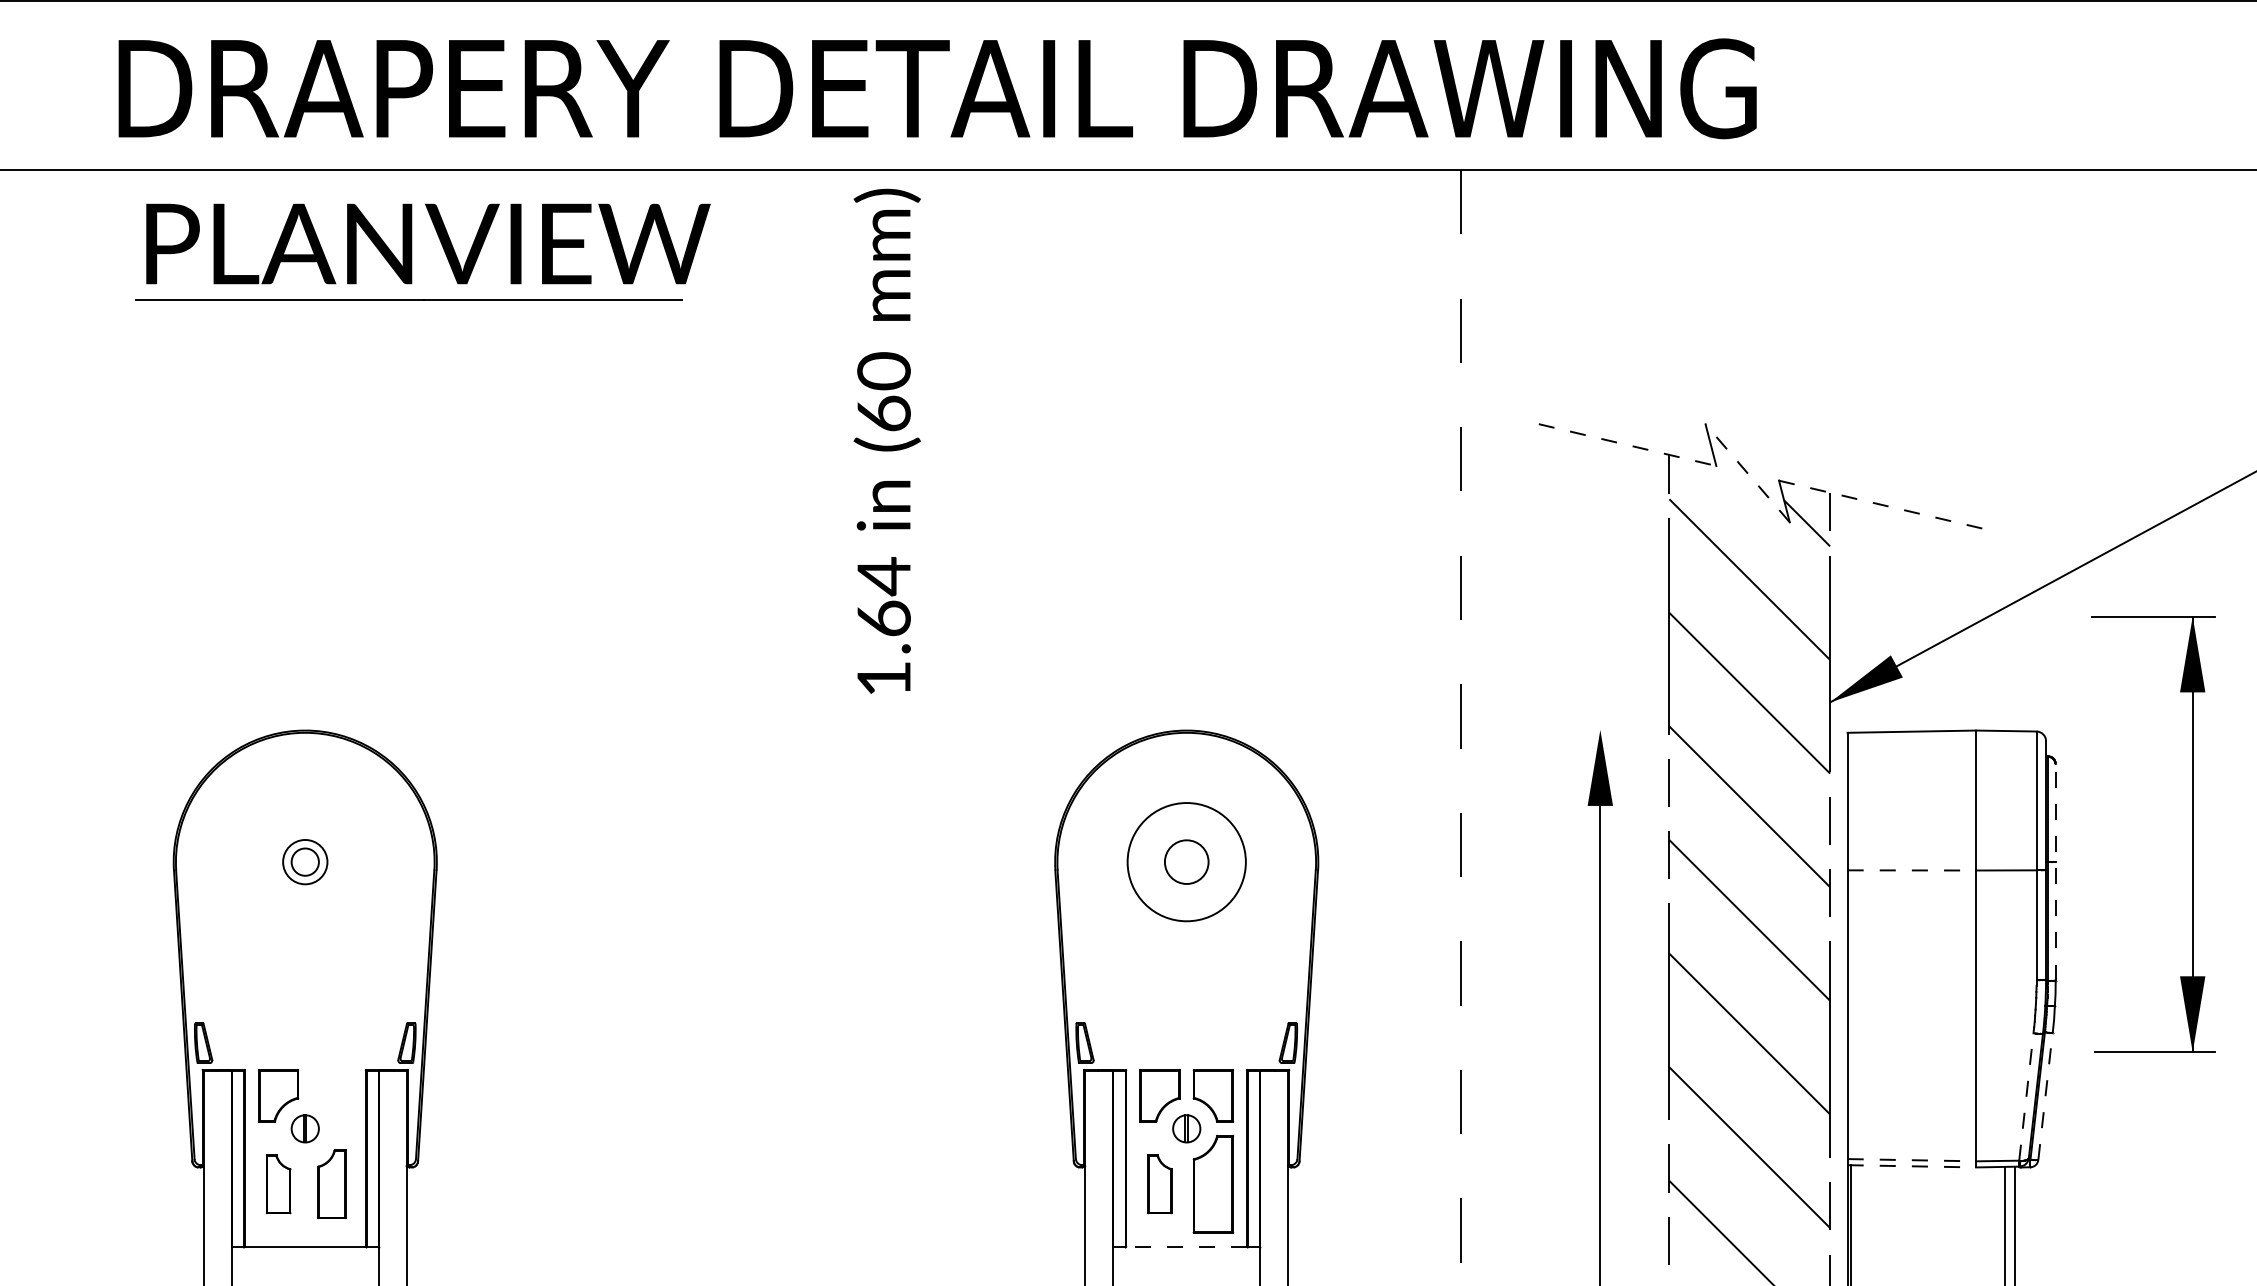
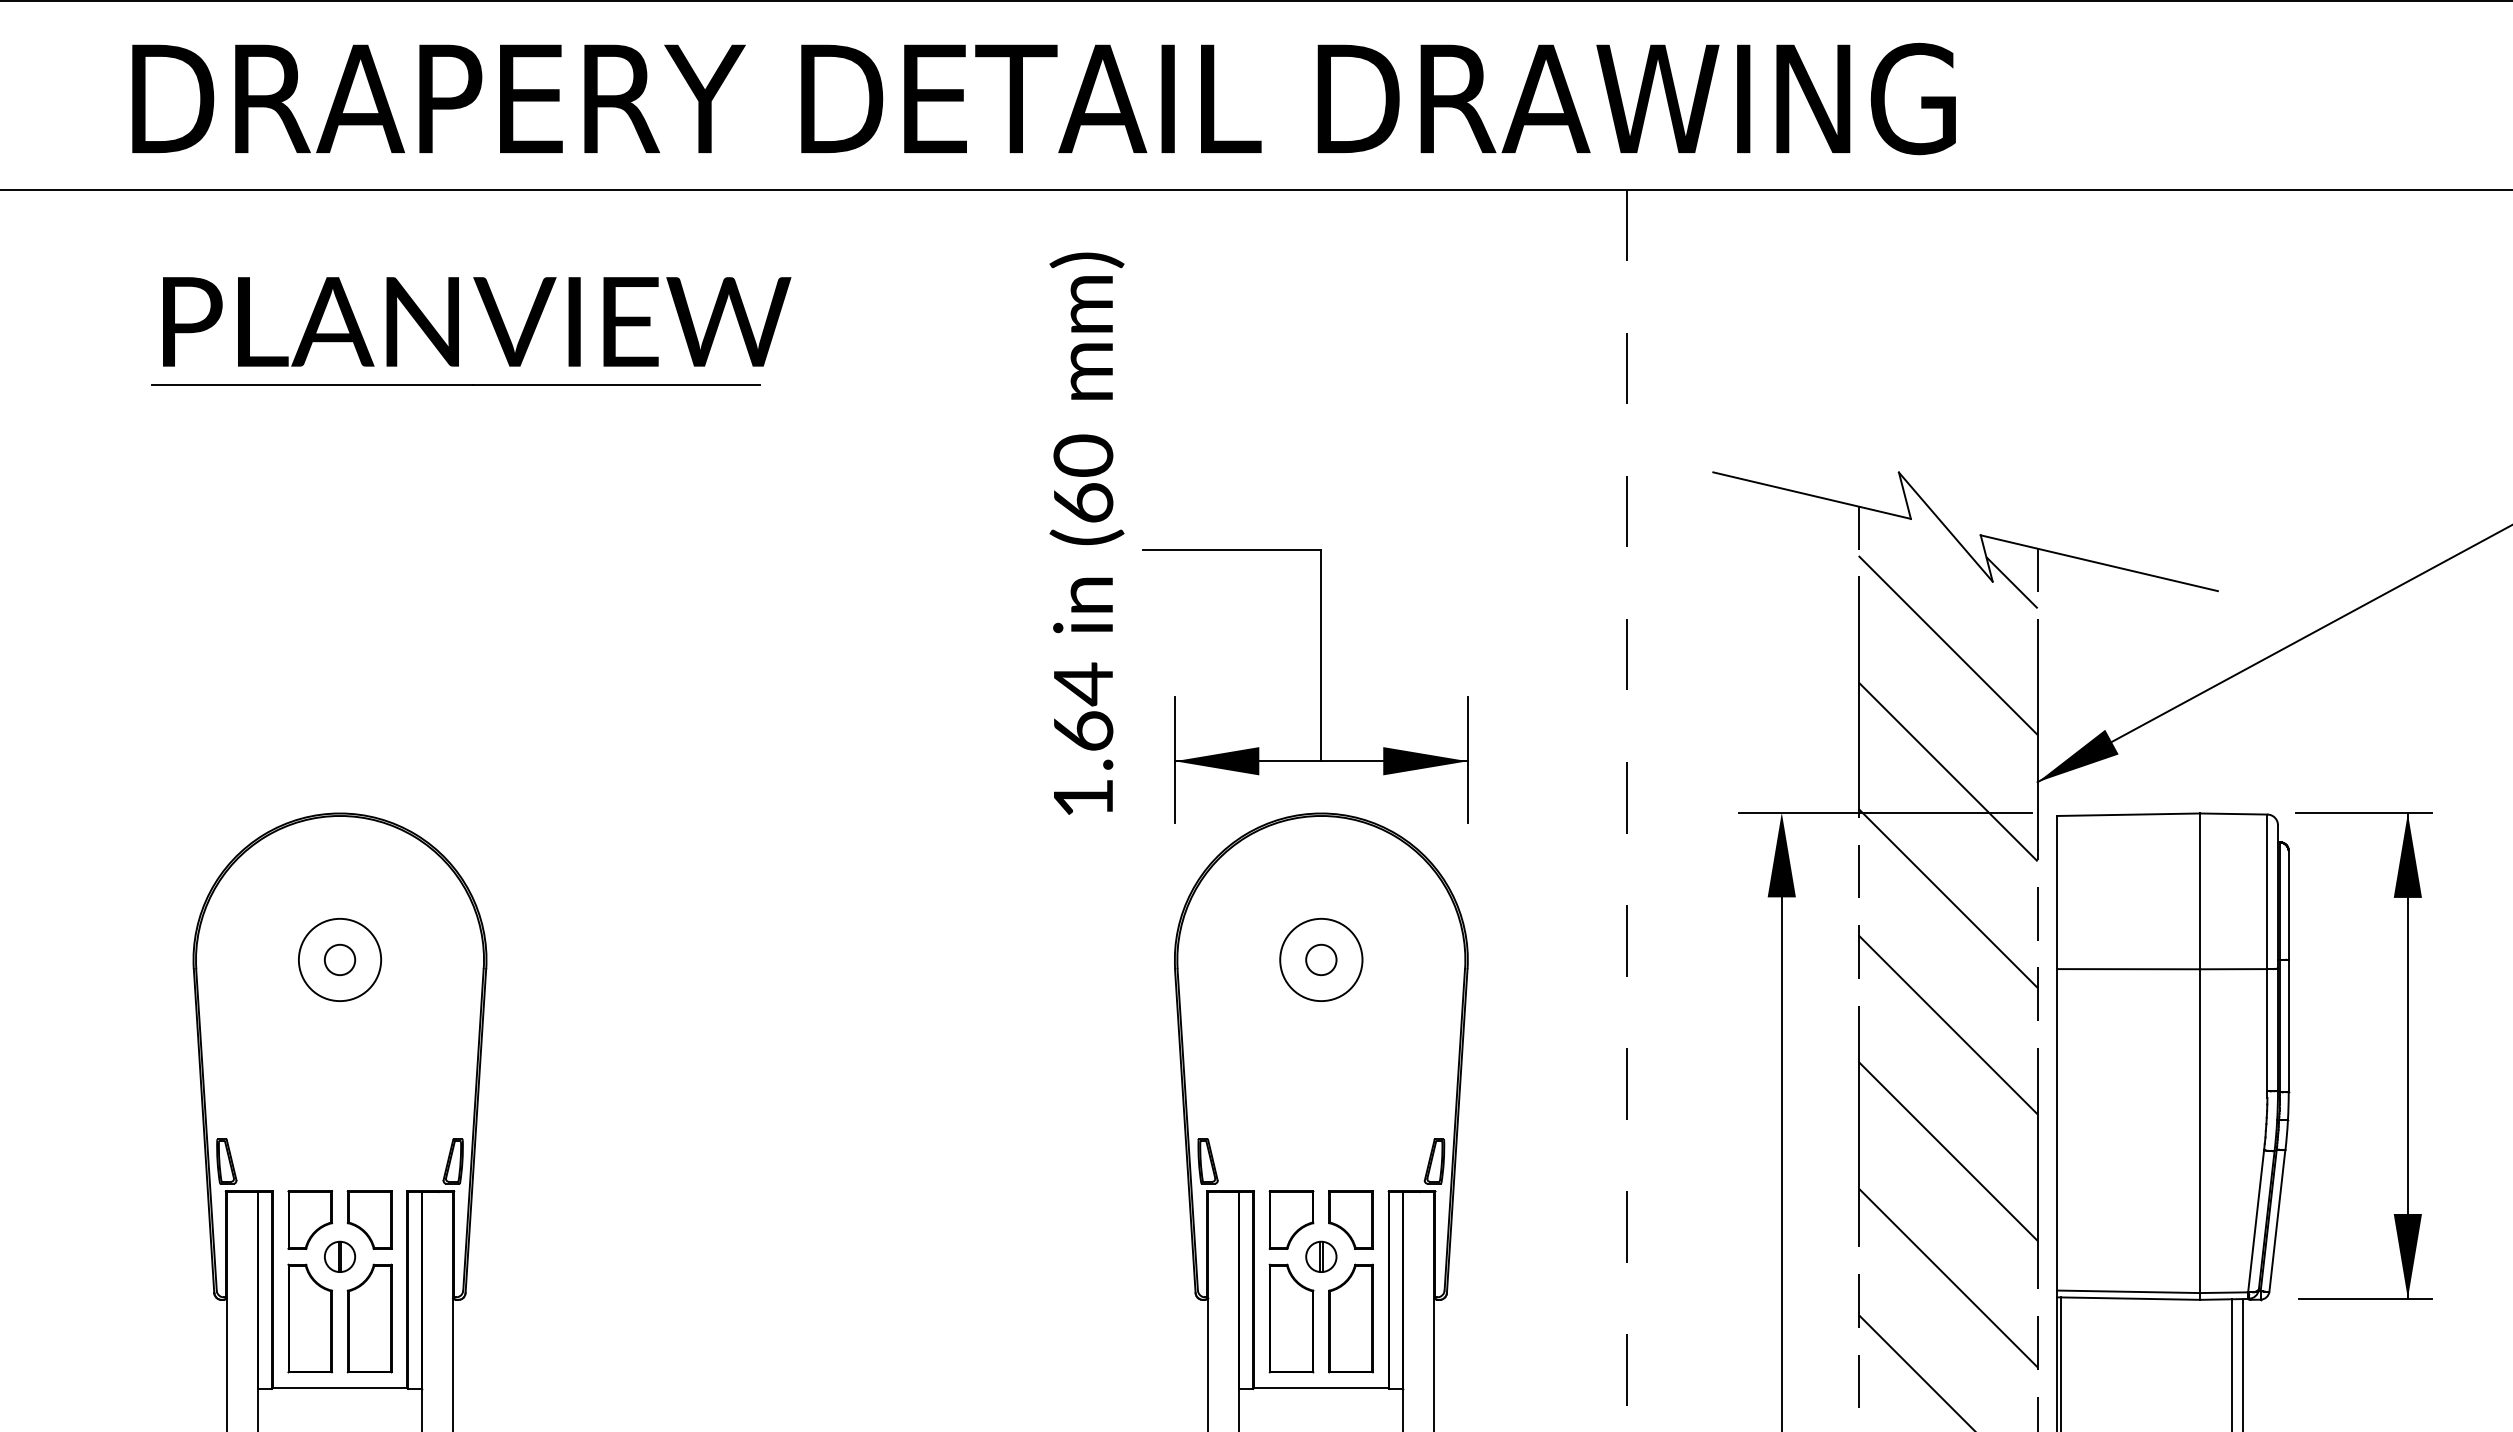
part: (412, 251) -> (459, 330), moved
text: (886, 440) -> (1086, 532), moved
line: (1627, 445) -> (1812, 496), dashed -> solid
line: (1747, 473) -> (1945, 527), dashed -> solid
line: (1886, 505) -> (2100, 562), dashed -> solid
part: (1186, 616) -> (1321, 686), added
line: (1693, 729) -> (1885, 812), added
part: (2192, 834) -> (2407, 1056), moved
circle: (1186, 861) -> (1321, 959), size x0.62
circle: (305, 862) -> (340, 960), size x1.67
circle: (1186, 862) -> (1321, 960), size x0.62
line: (1912, 870) -> (2129, 969), dashed -> solid
line: (2055, 872) -> (2288, 971), dashed -> solid
part: (331, 1095) -> (369, 1219), added
line: (2045, 1095) -> (2277, 1219), dashed -> solid
line: (2026, 1096) -> (2256, 1220), dashed -> solid
line: (1912, 1160) -> (2129, 1292), dashed -> solid
line: (1912, 1166) -> (2129, 1298), dashed -> solid
part: (278, 1183) -> (310, 1317), size x1.67
part: (331, 1183) -> (369, 1317), size x1.43
part: (1159, 1183) -> (1291, 1317), size x1.67
line: (1186, 1246) -> (1321, 1387), dashed -> solid

